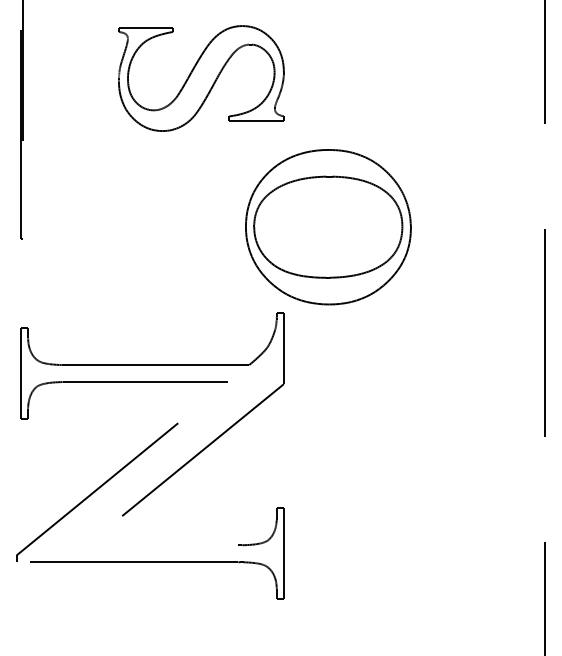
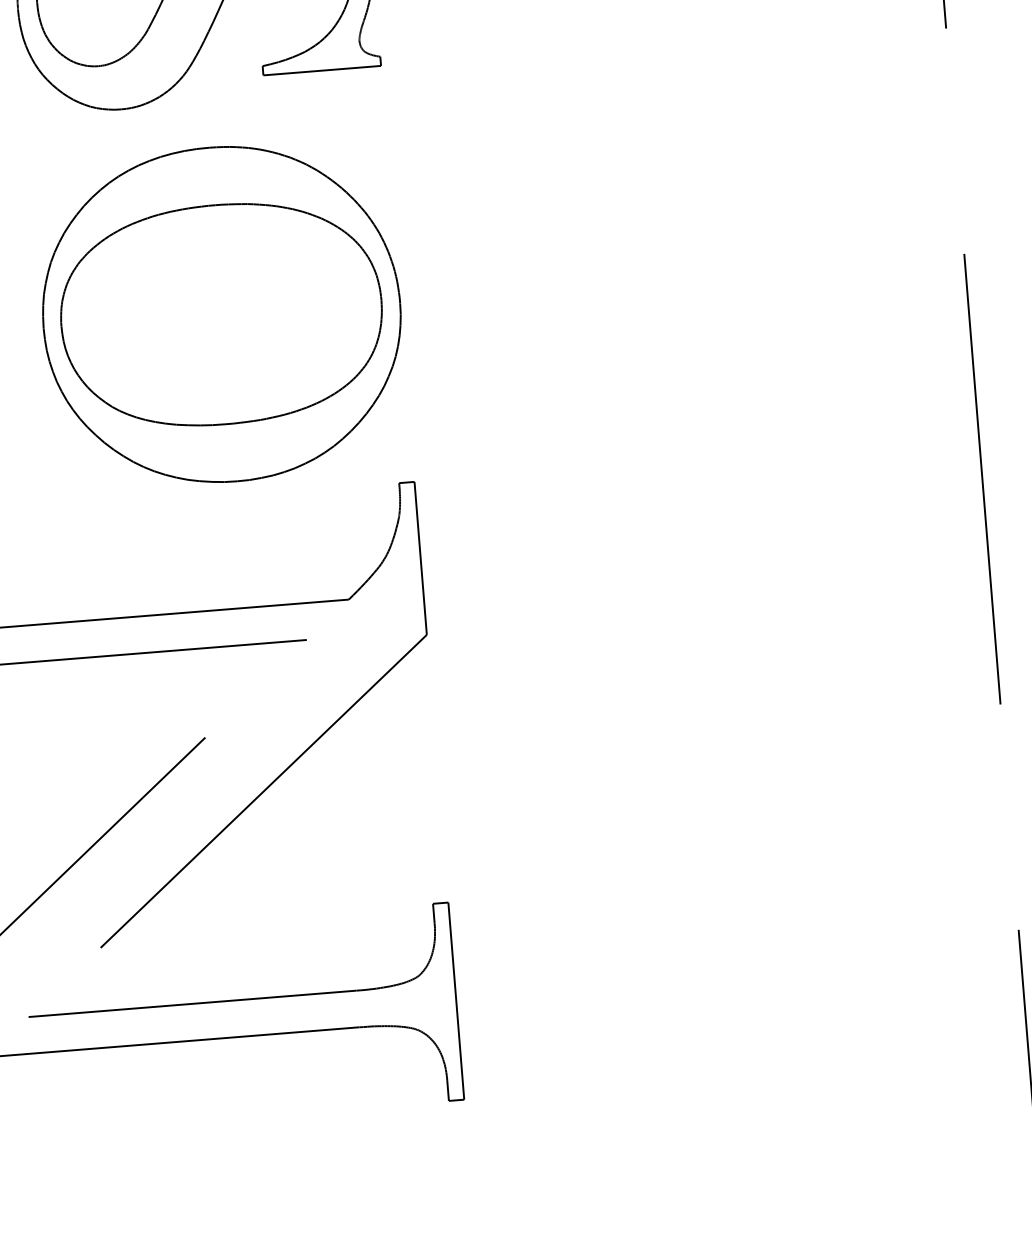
part: (328, 227) -> (222, 315), moved
line: (162, 545) -> (192, 1004), added

